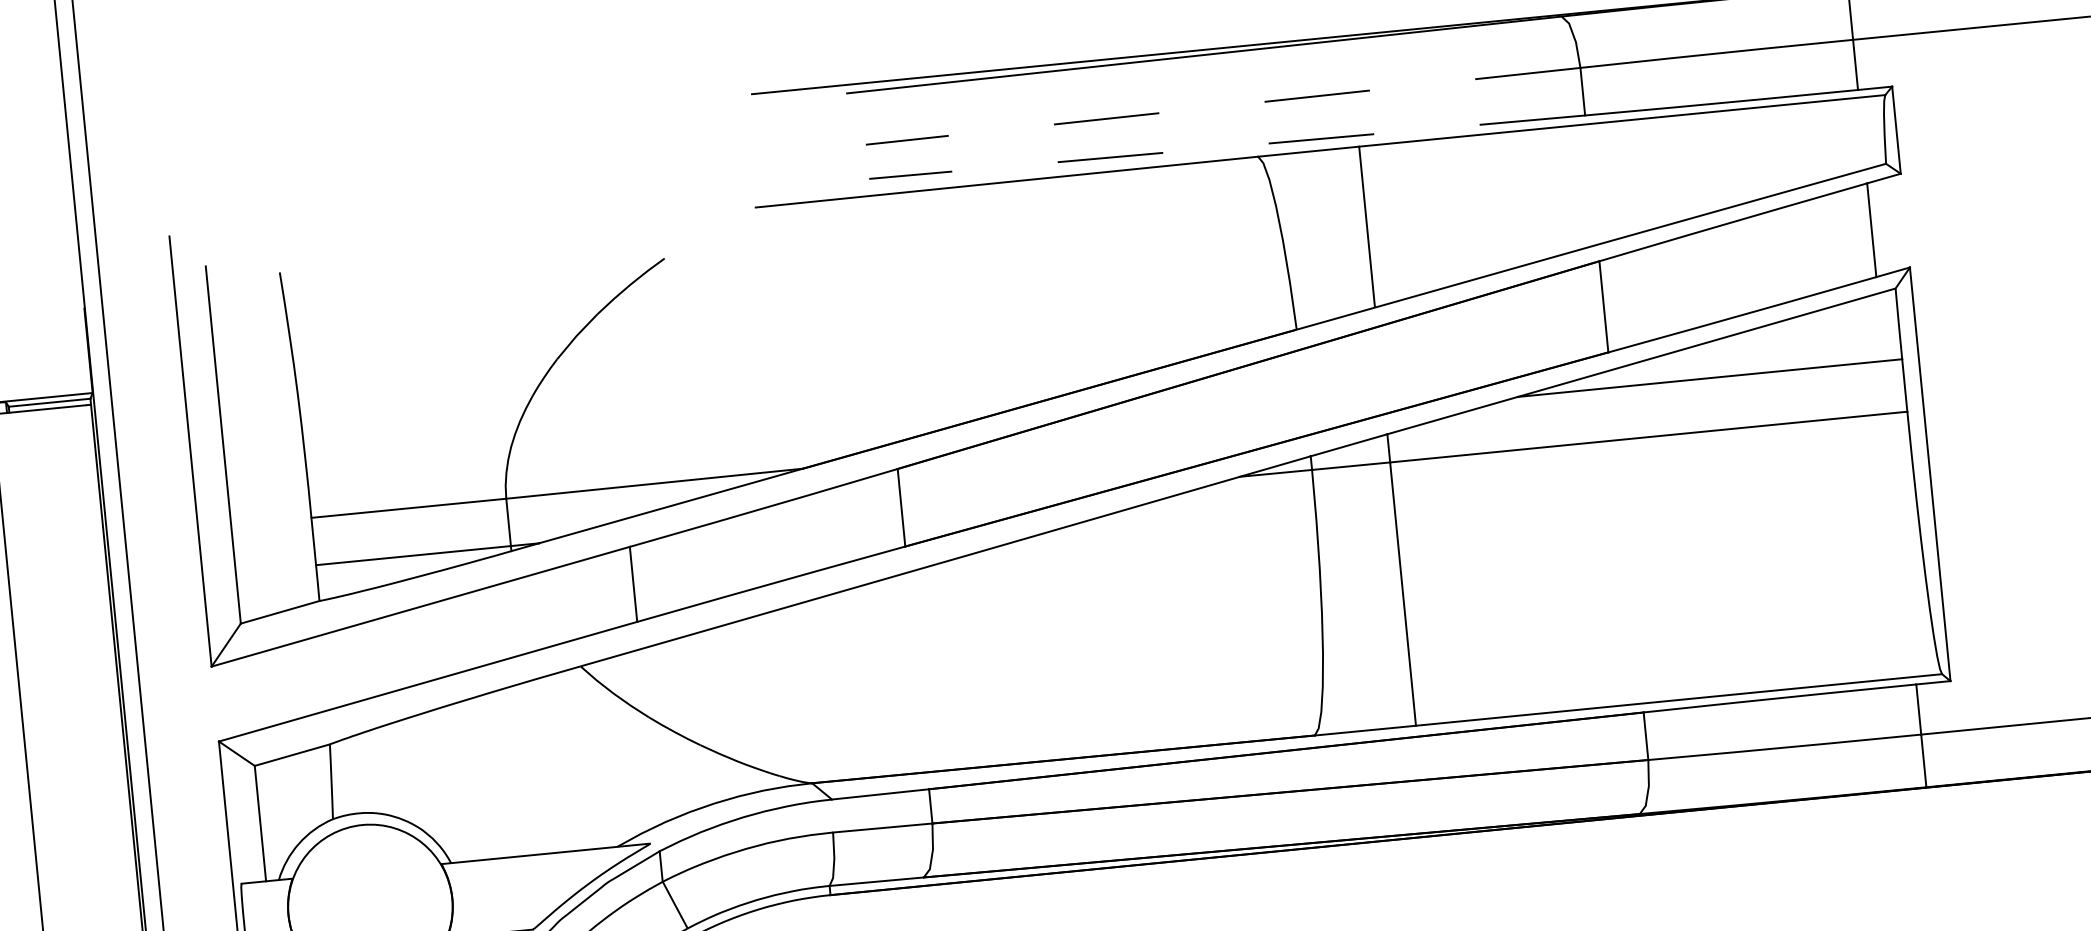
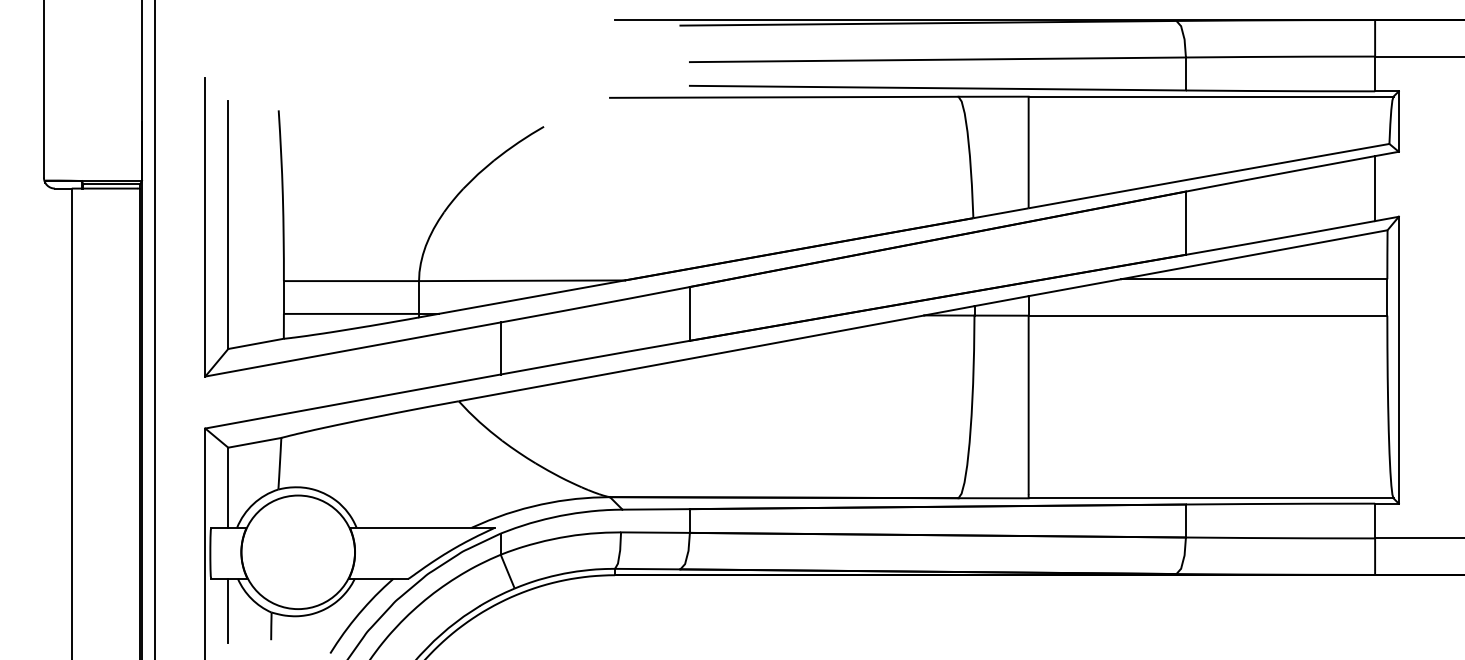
line: (1222, 105) -> (937, 59), dashed -> solid
line: (1226, 147) -> (937, 88), dashed -> solid

